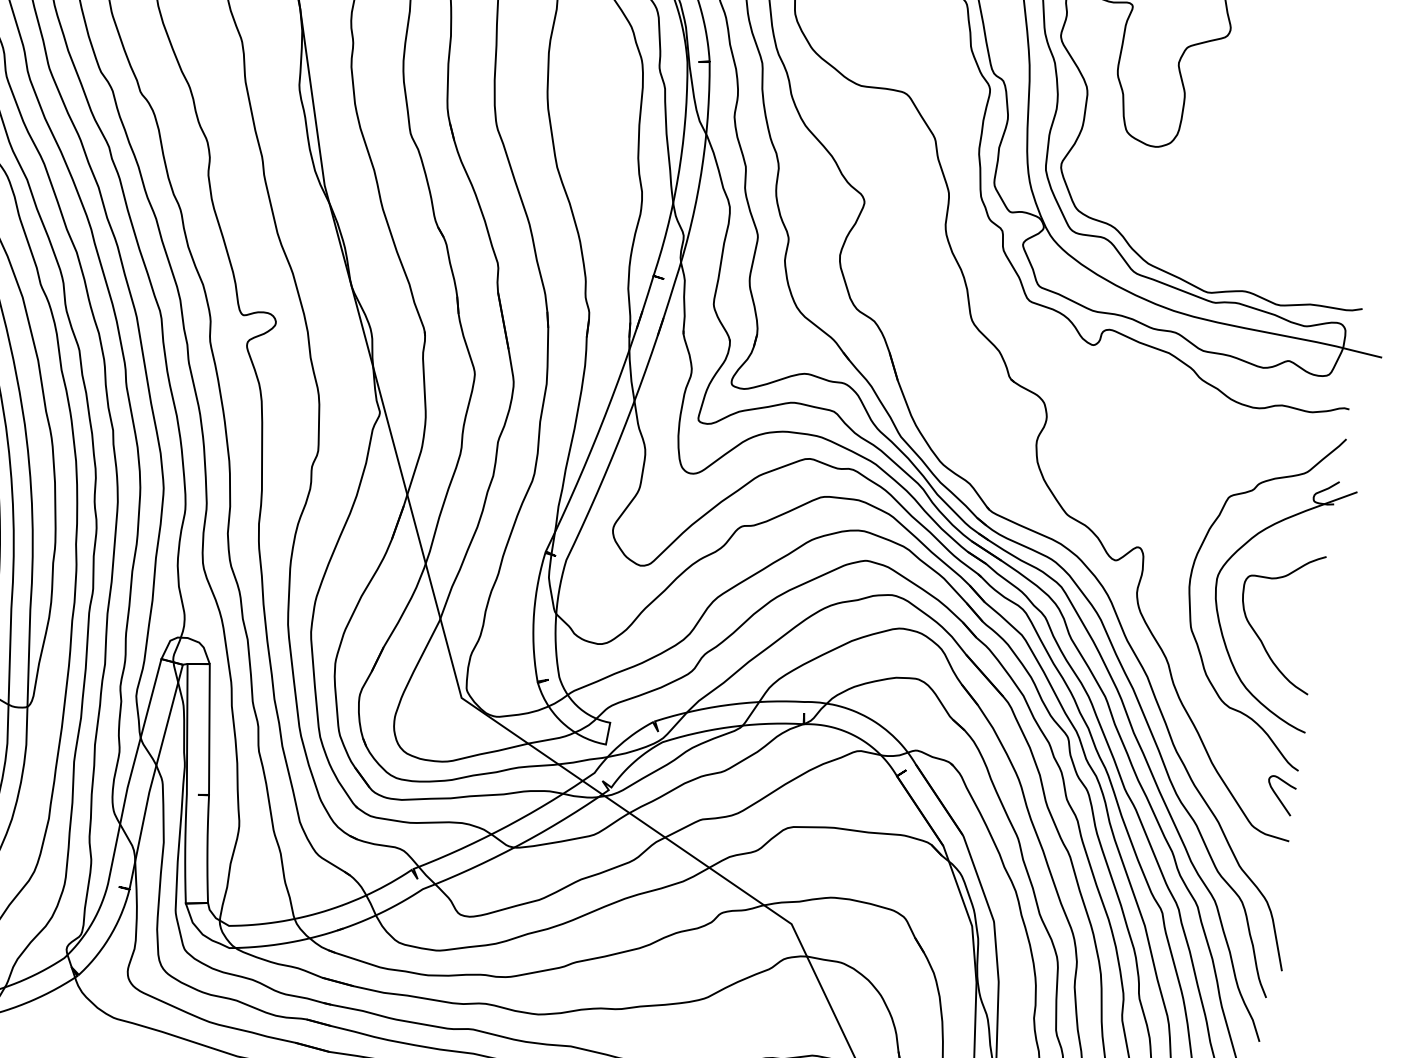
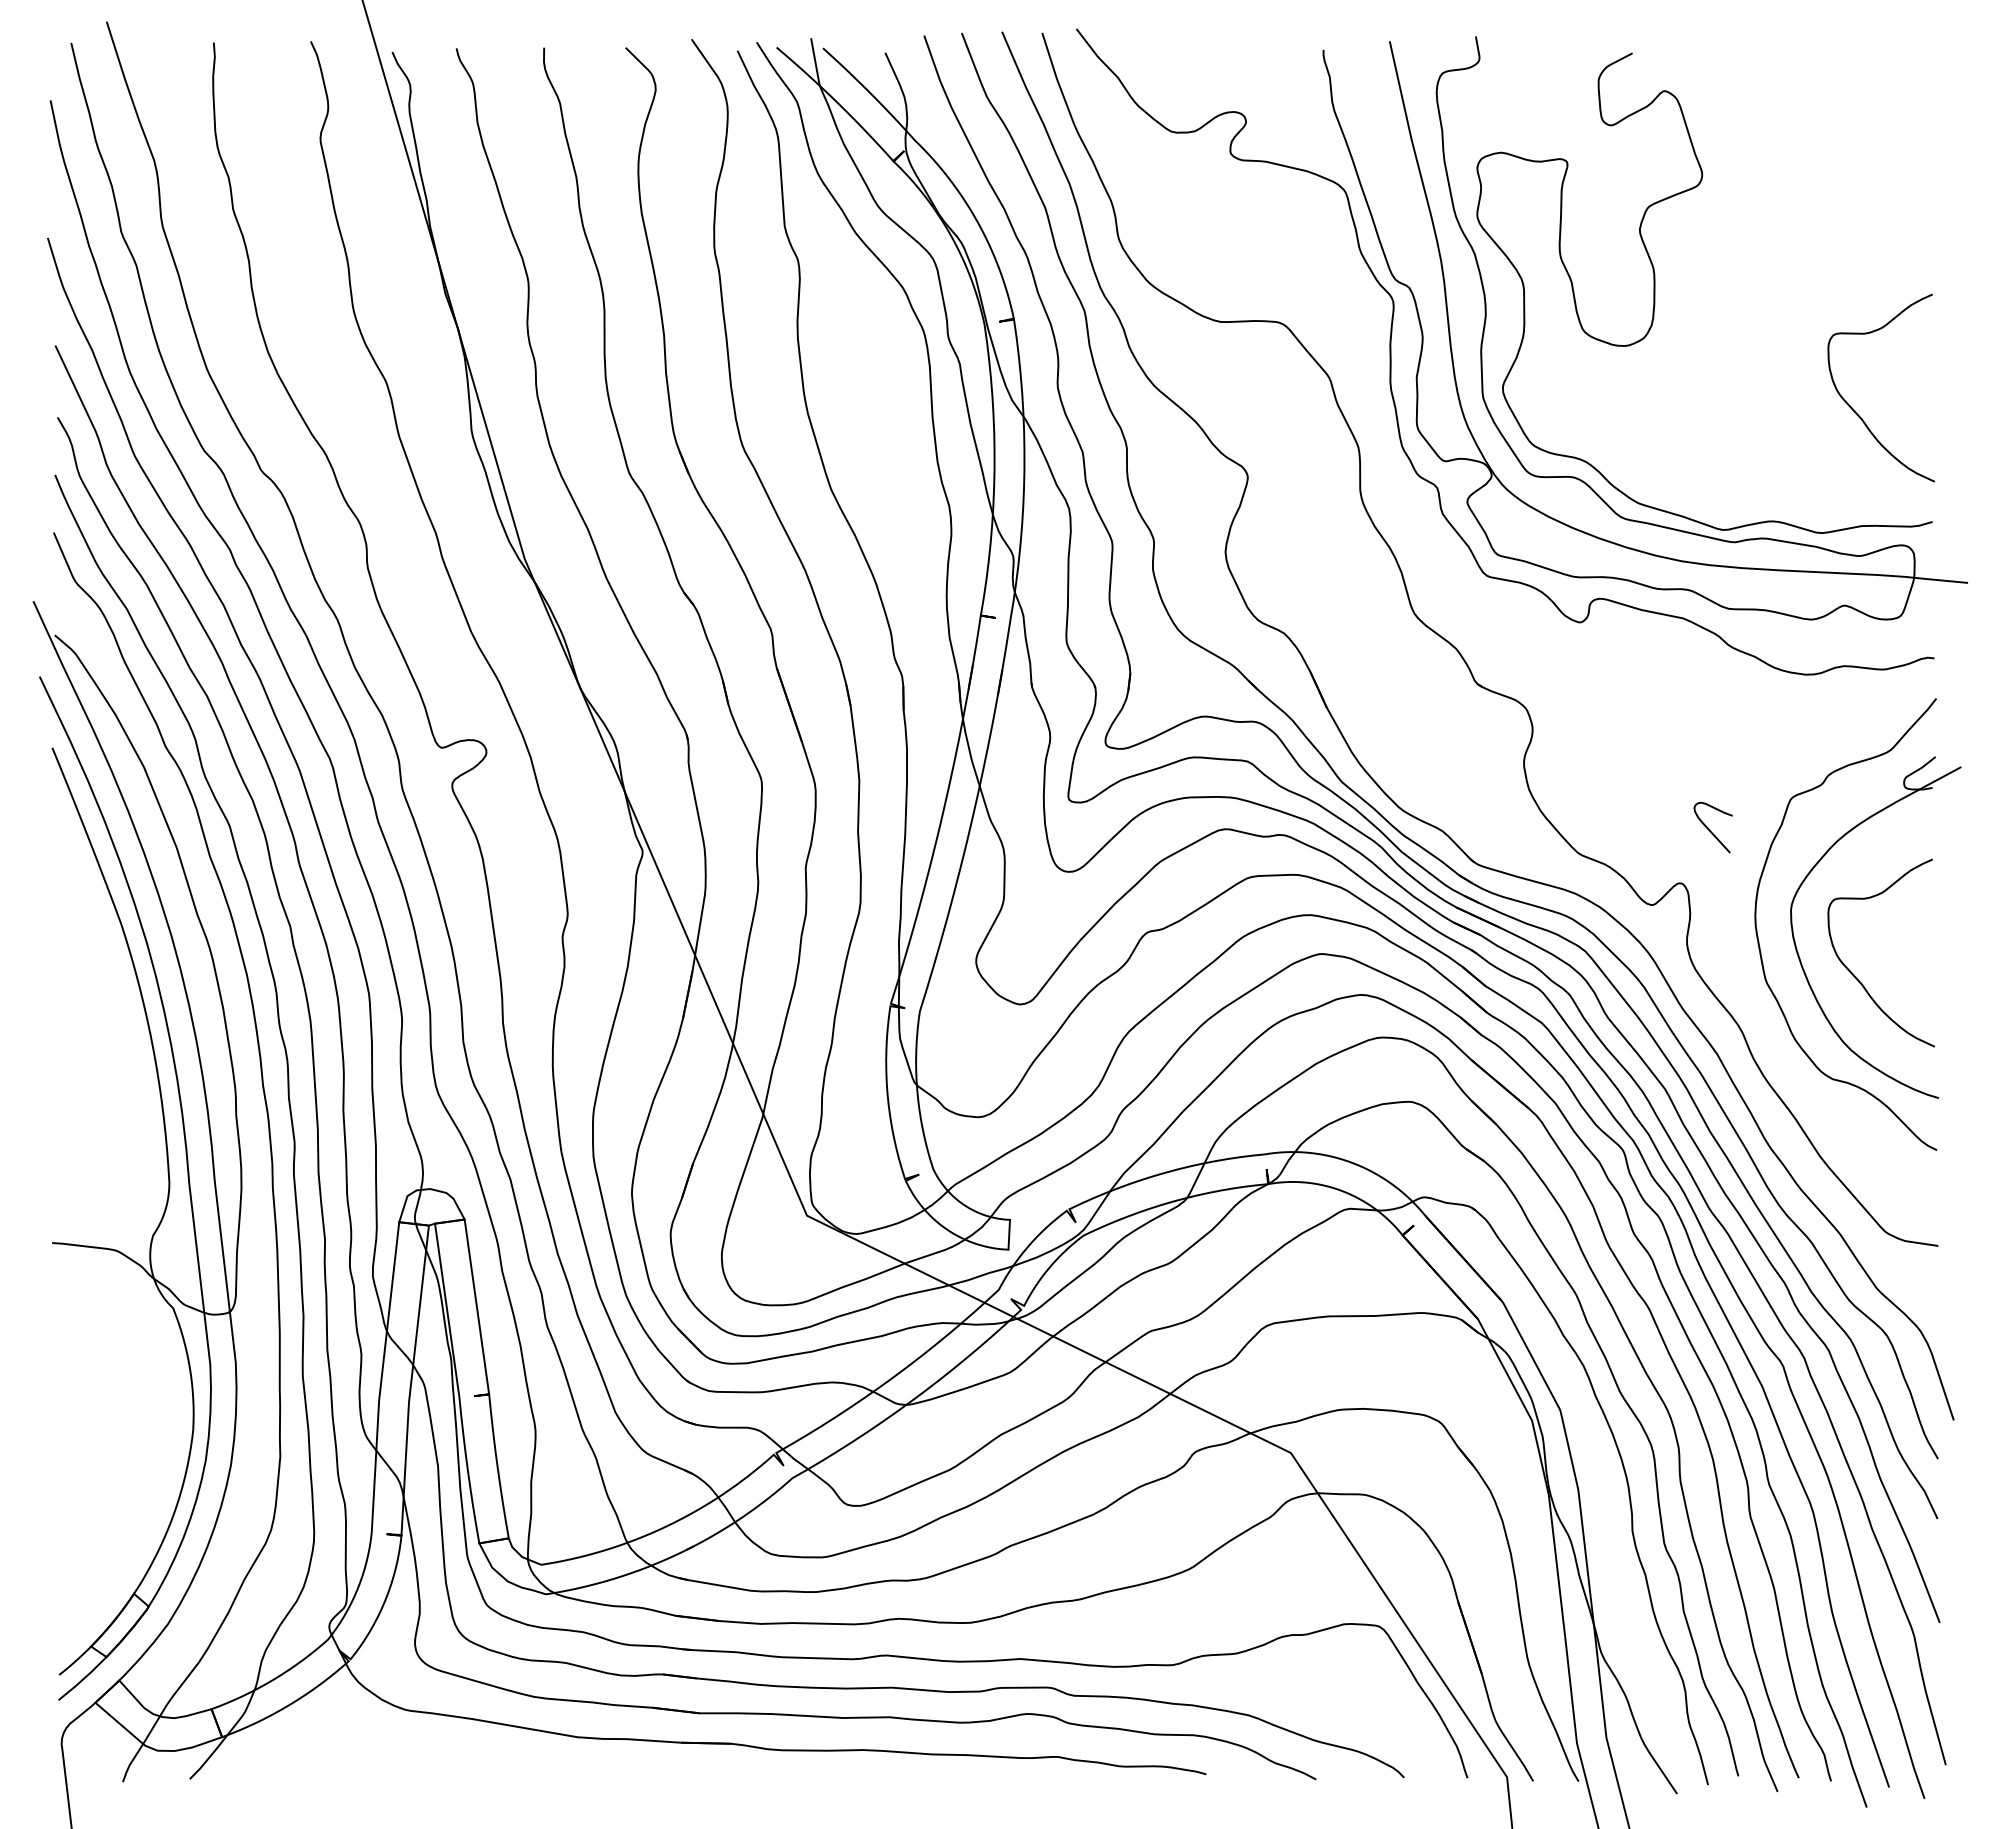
curve: (1317, 218) -> (1855, 410), added
curve: (1278, 795) -> (1709, 828), moved

